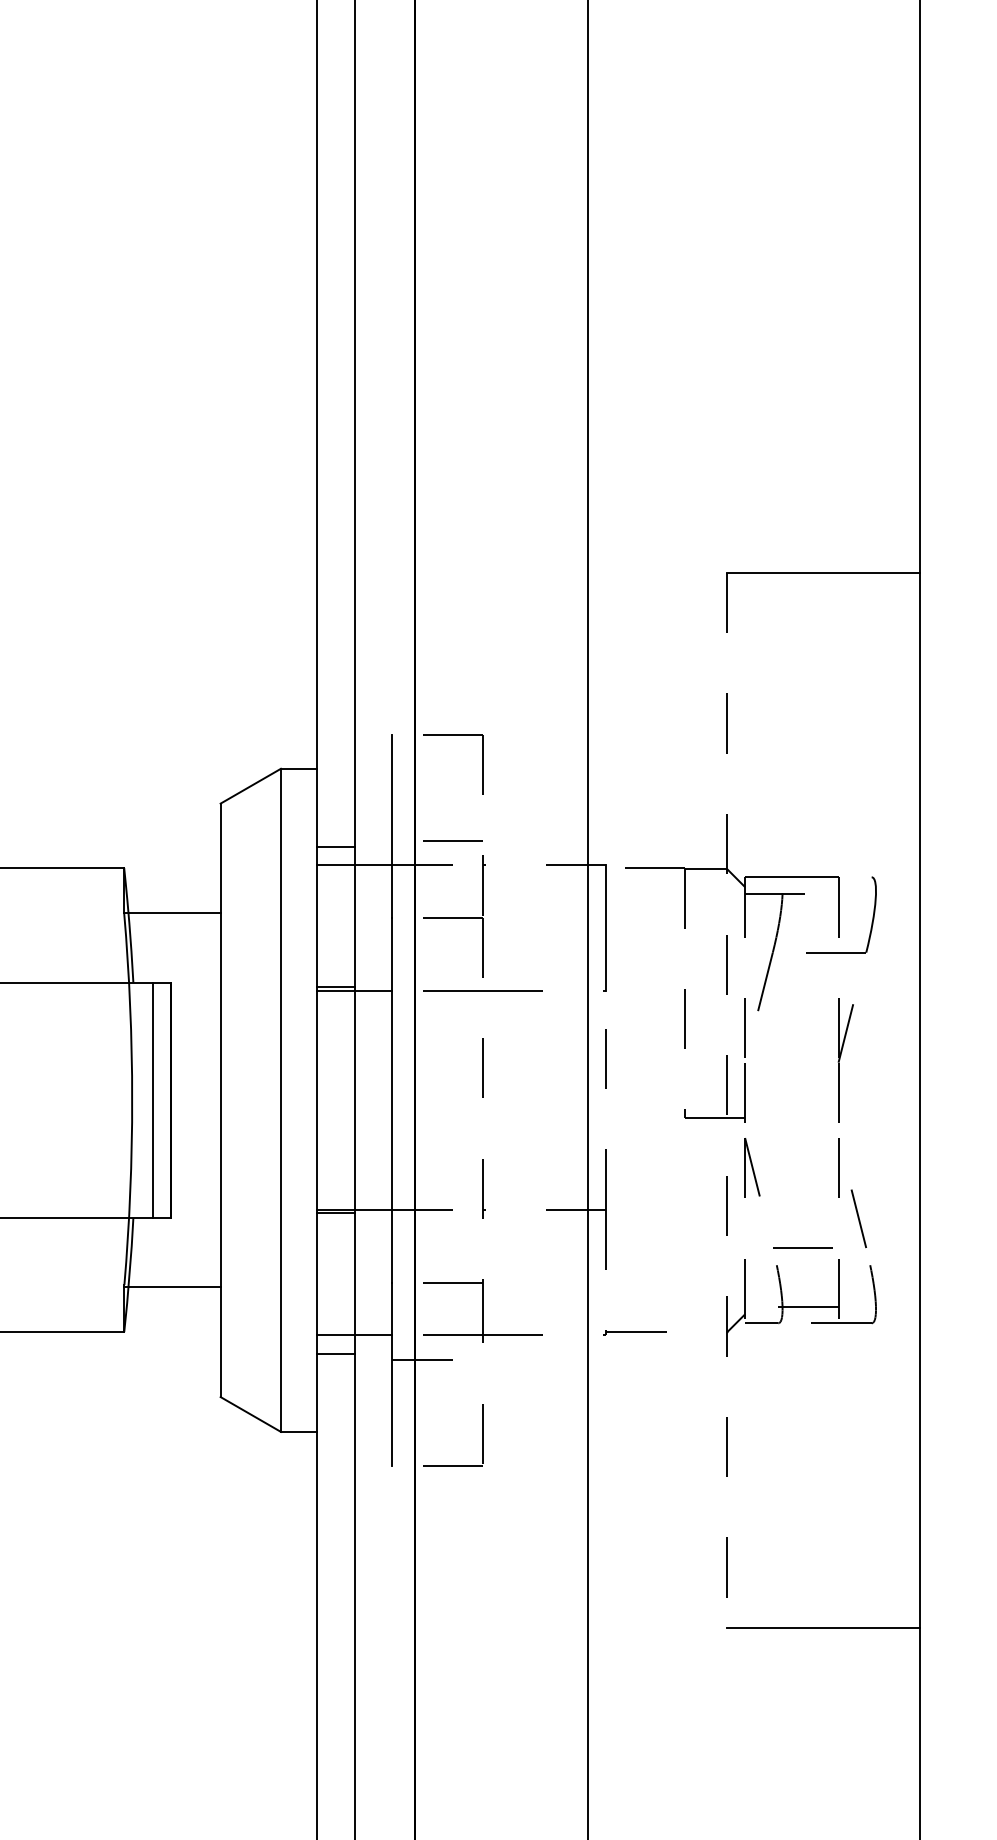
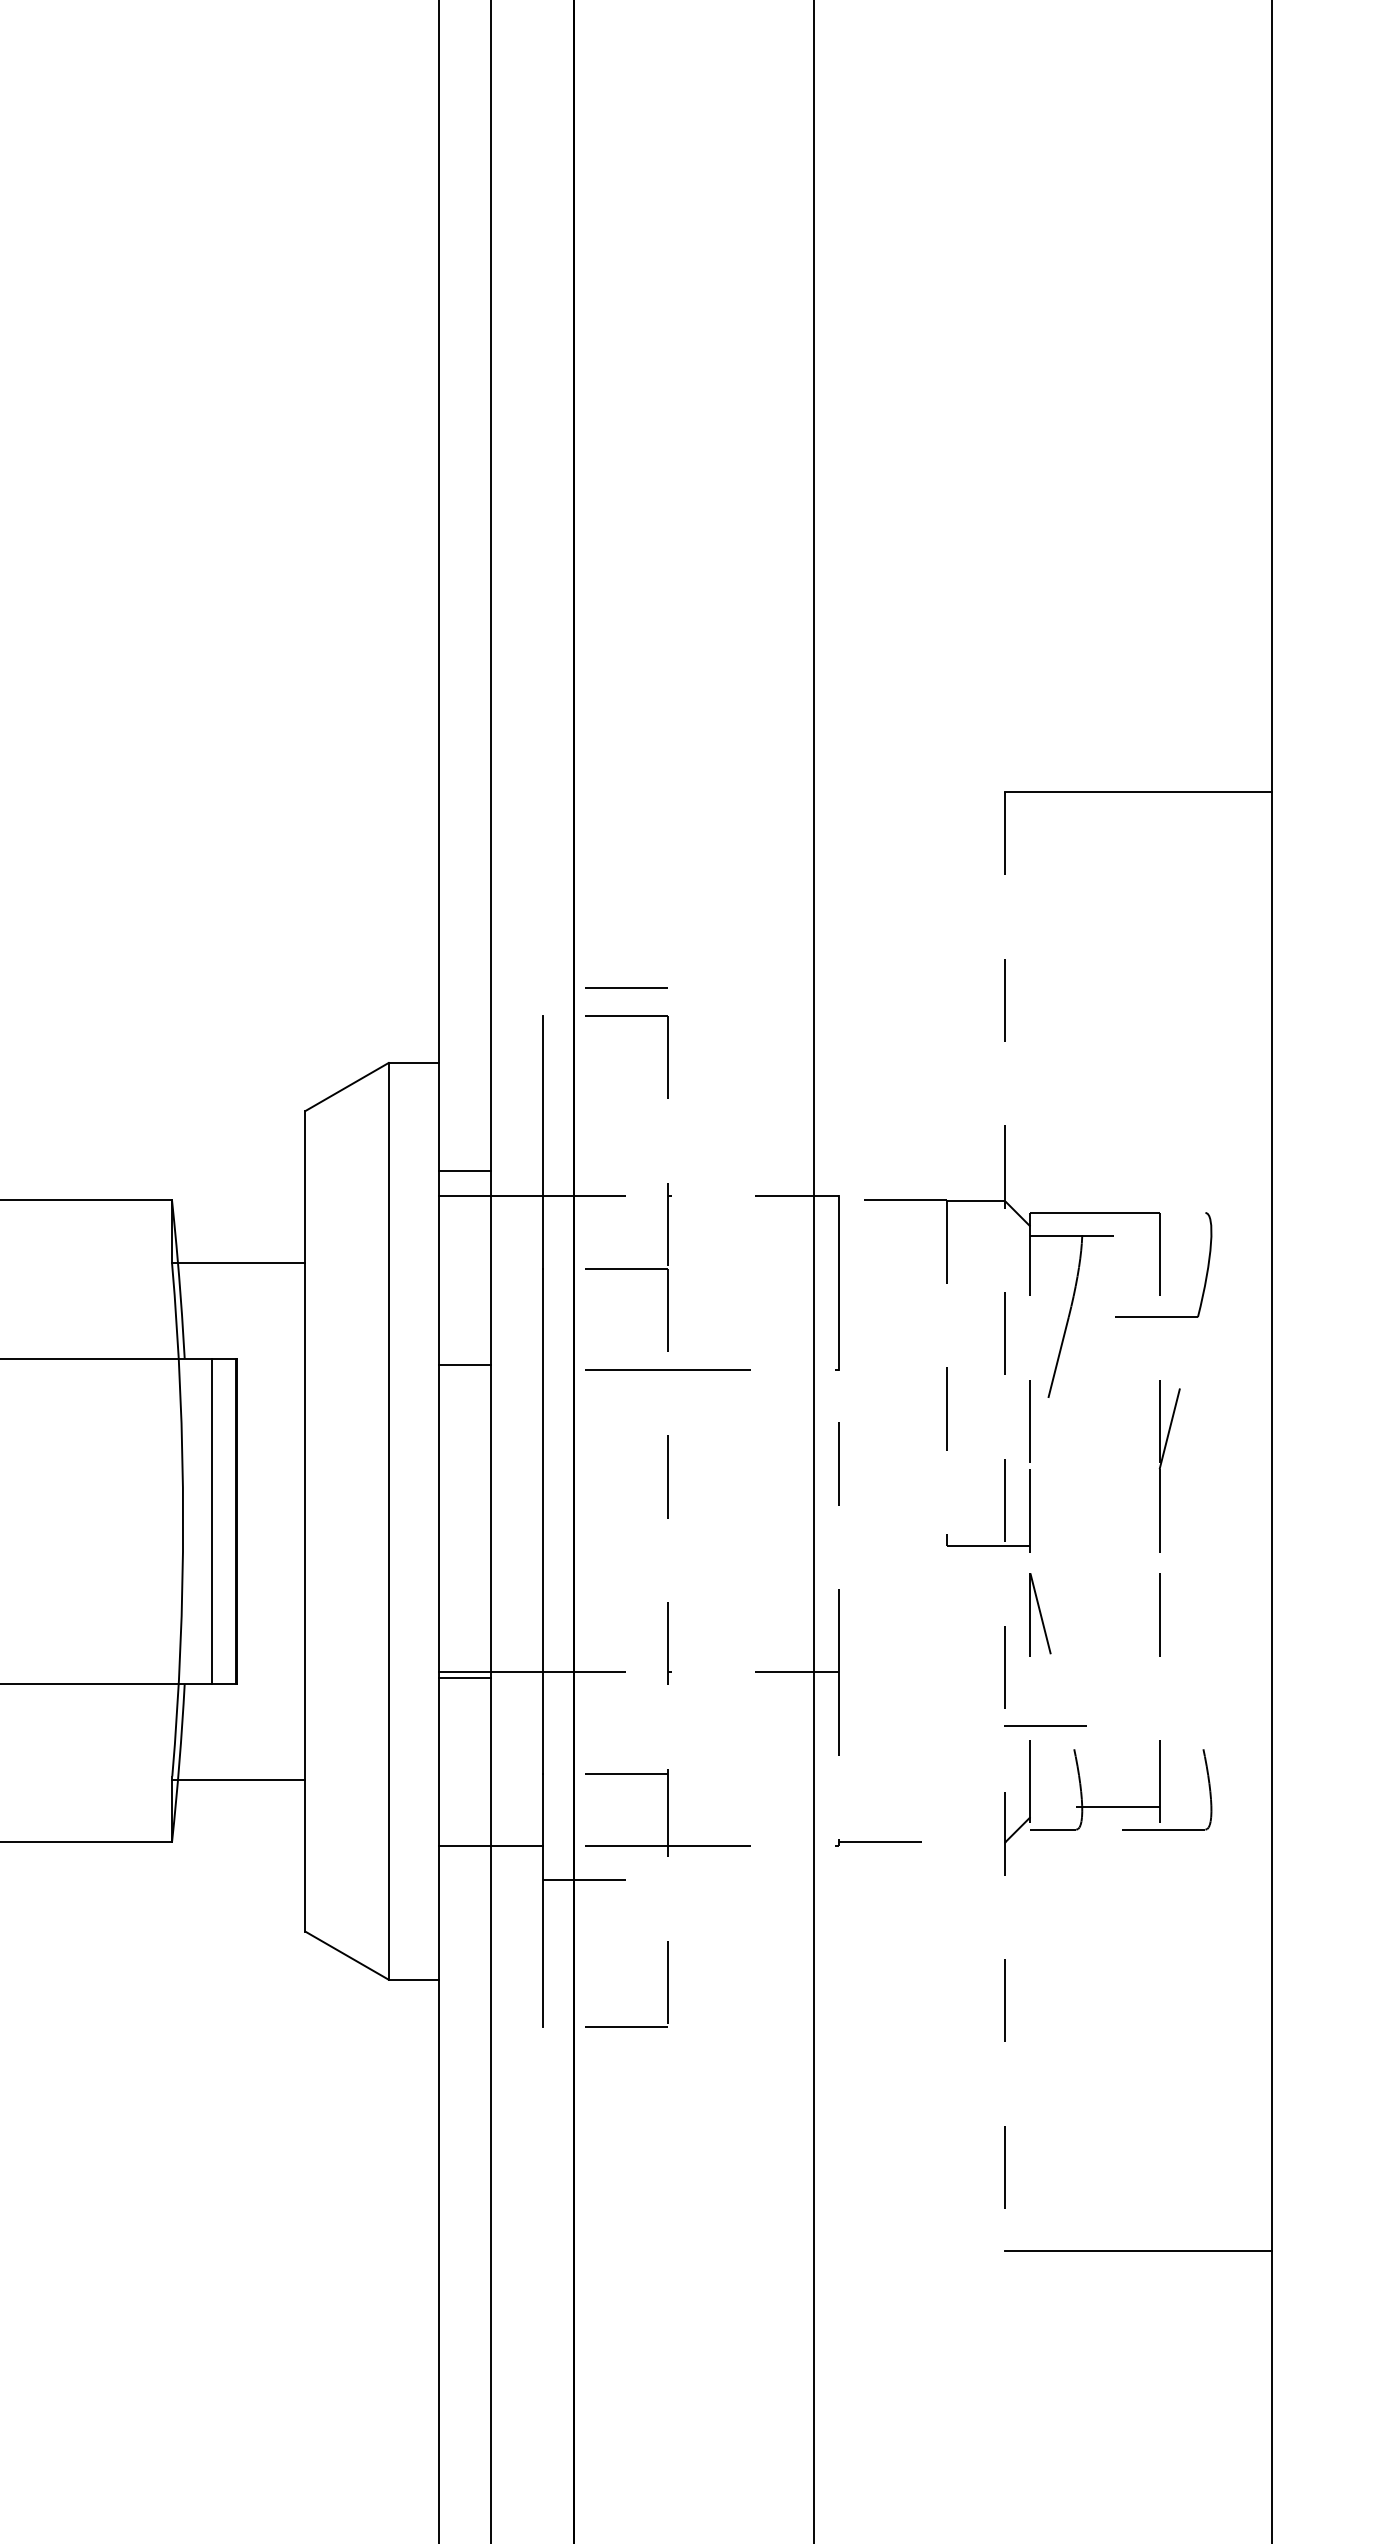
line: (452, 840) -> (626, 987), moved
line: (354, 991) -> (490, 1370), removed
line: (858, 1218) -> (1187, 1684), removed
line: (803, 1248) -> (1045, 1725), moved
line: (335, 1353) -> (464, 1871), removed

